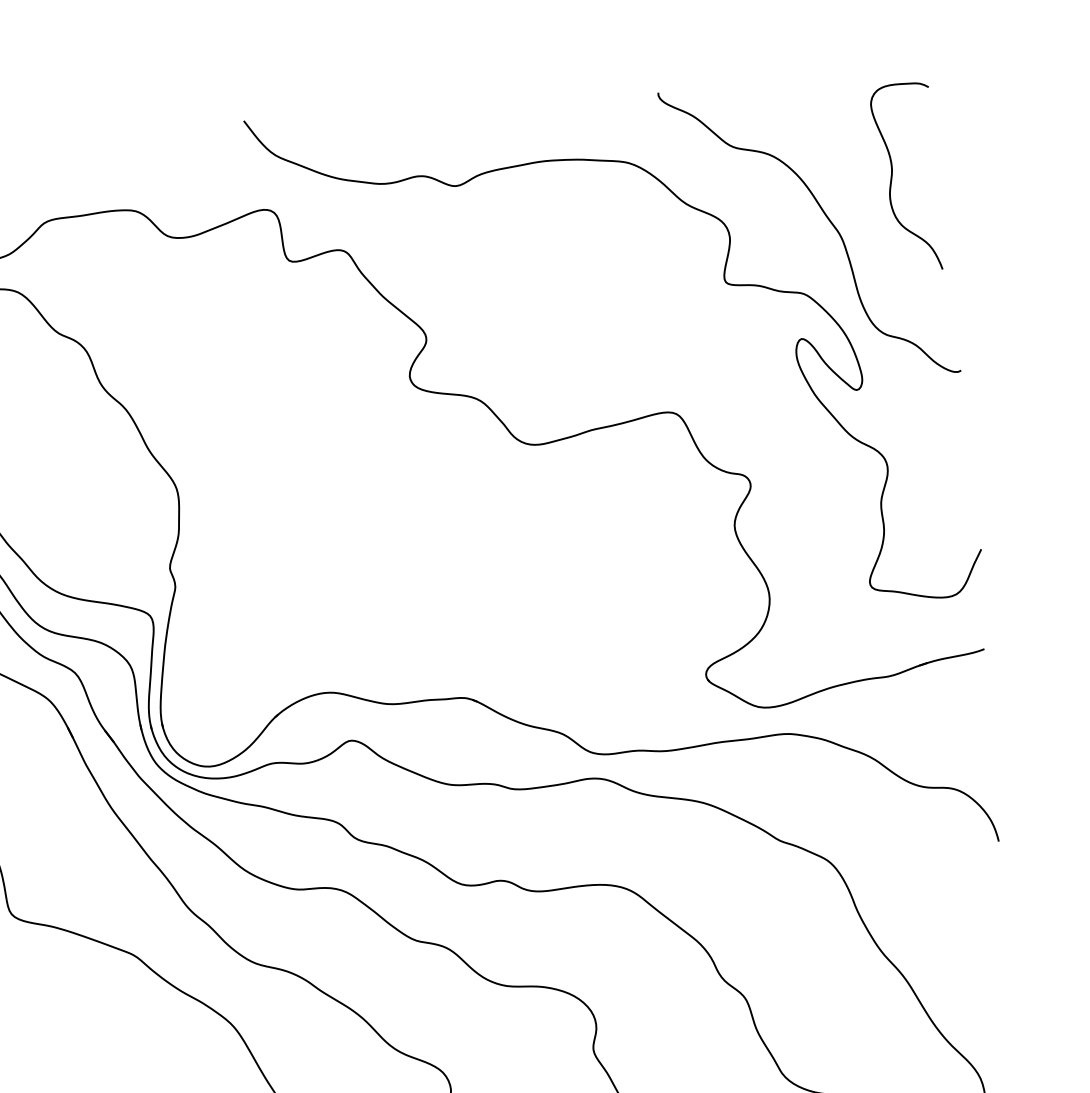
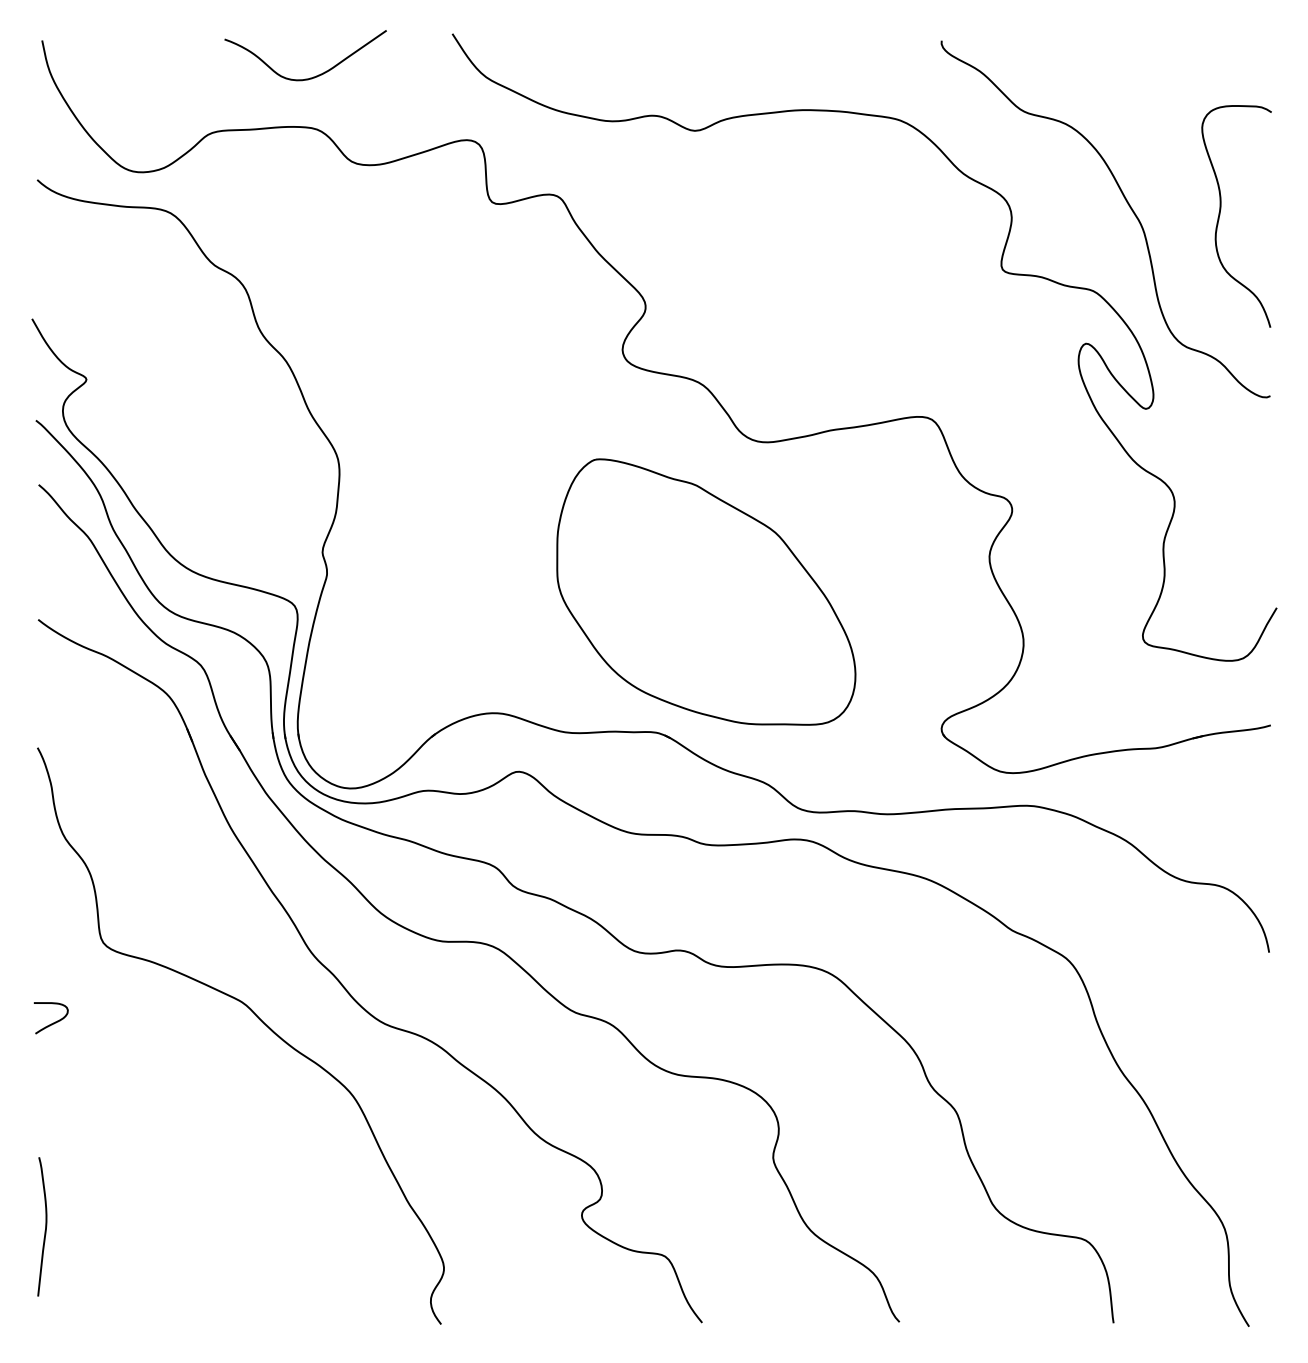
curve: (129, 166) -> (313, 76), added
curve: (892, 178) -> (1220, 215), moved
part: (497, 575) -> (706, 591), added

